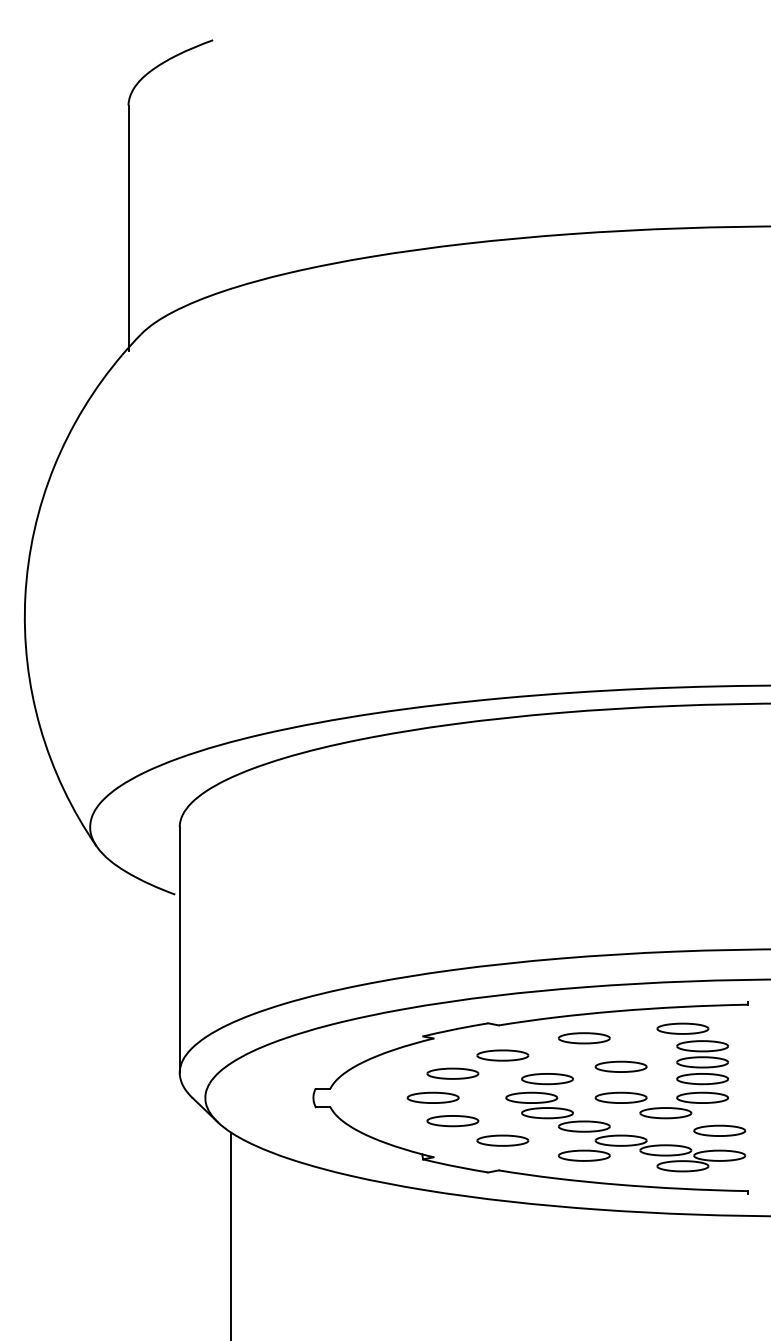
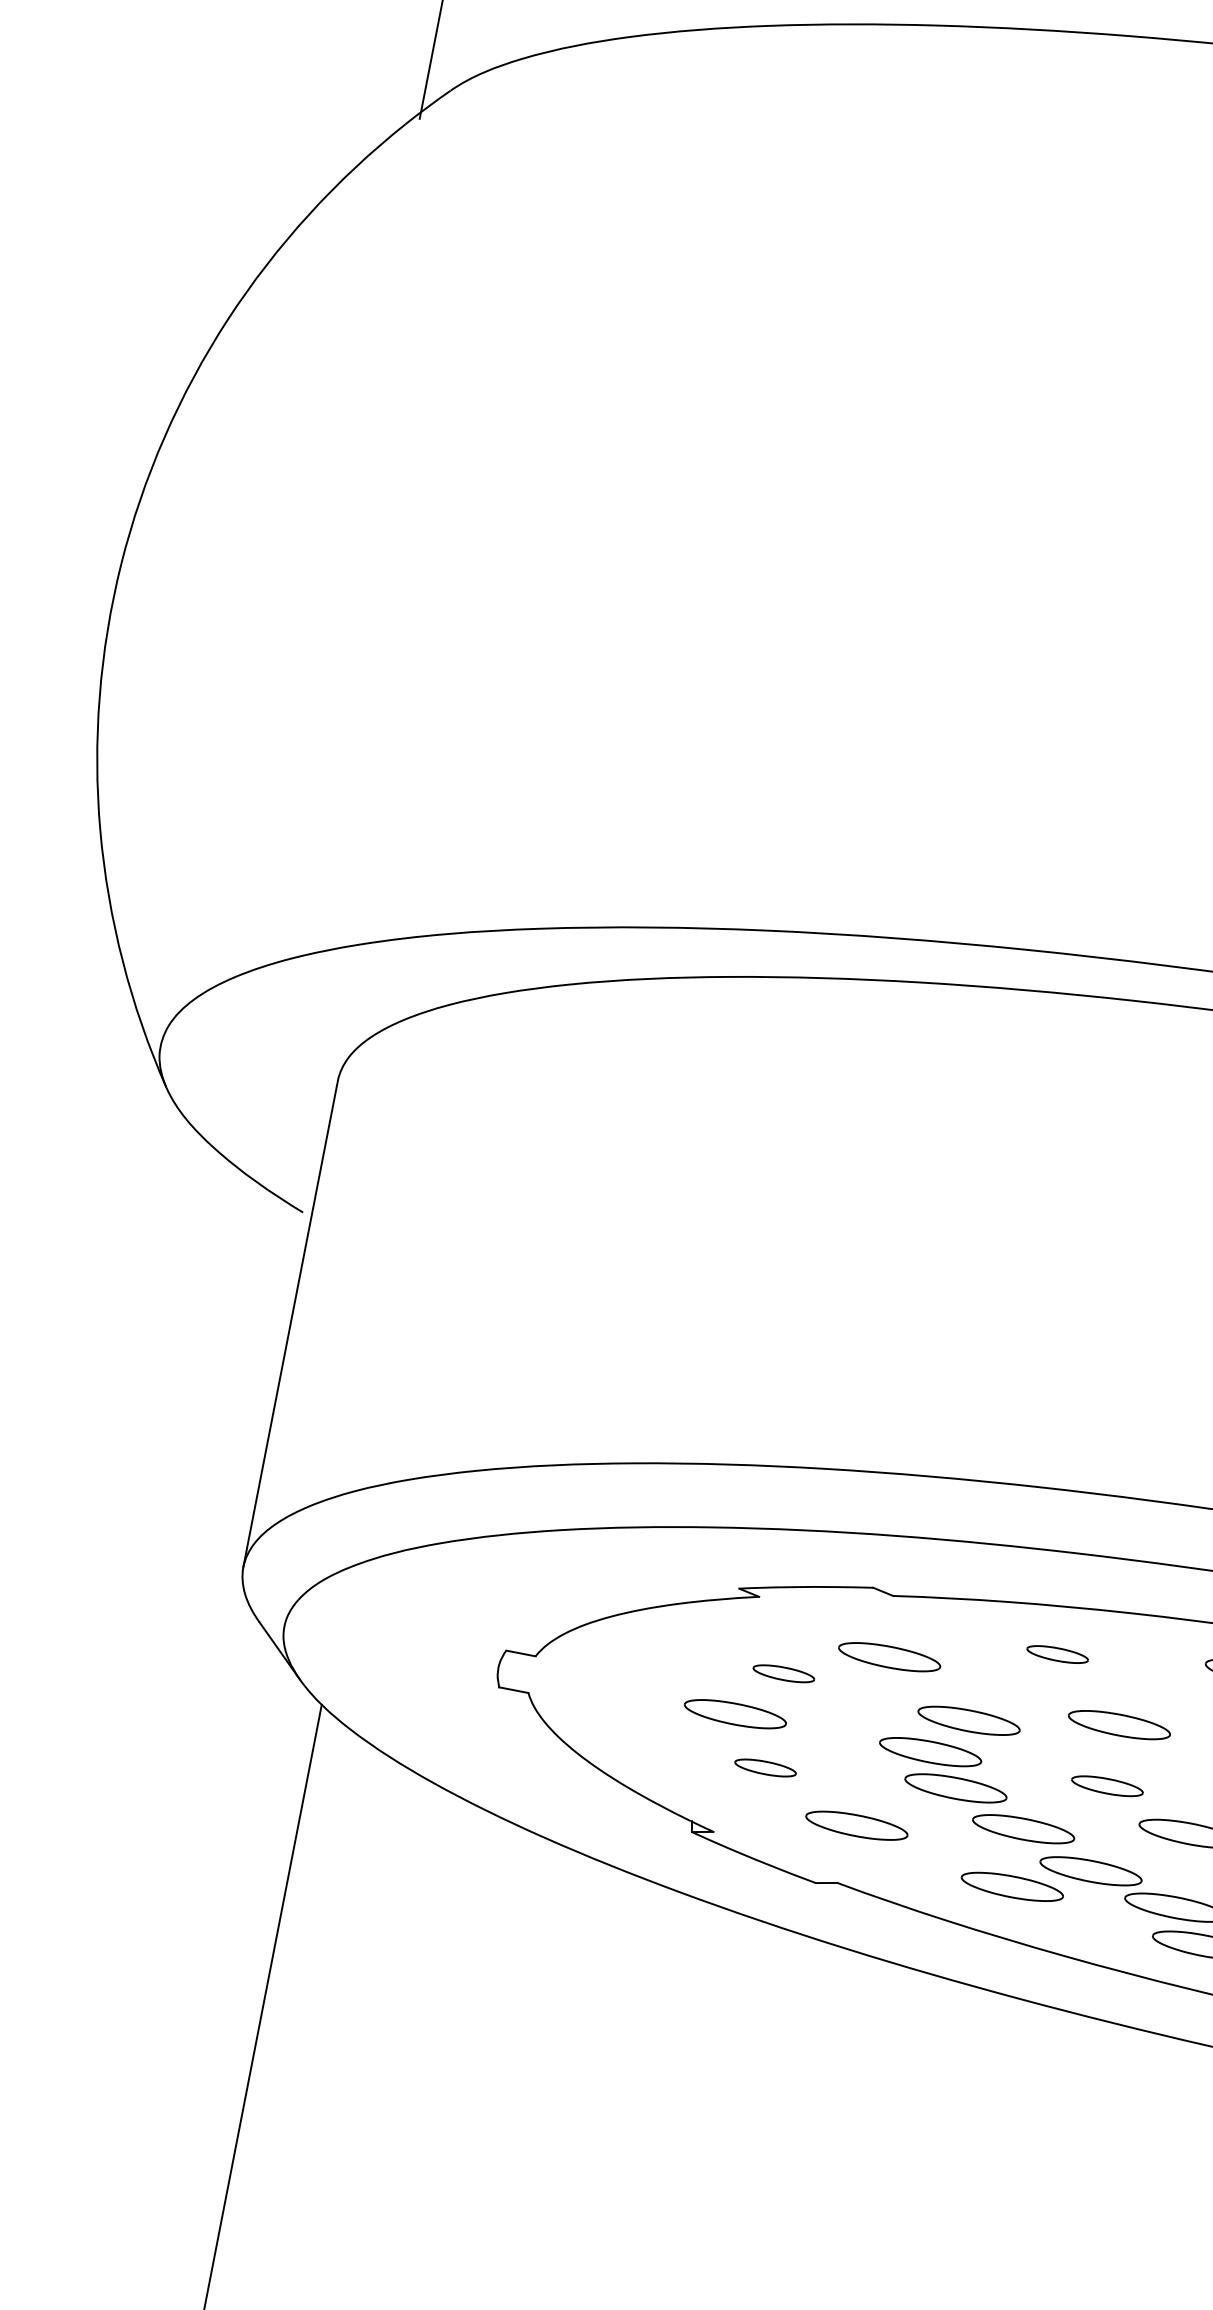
part: (584, 1038) -> (1057, 1654), size x0.6
part: (452, 1073) -> (783, 1673), size x0.6
part: (620, 1097) -> (1106, 1785), size x0.7
part: (452, 1121) -> (764, 1768), size x0.6

